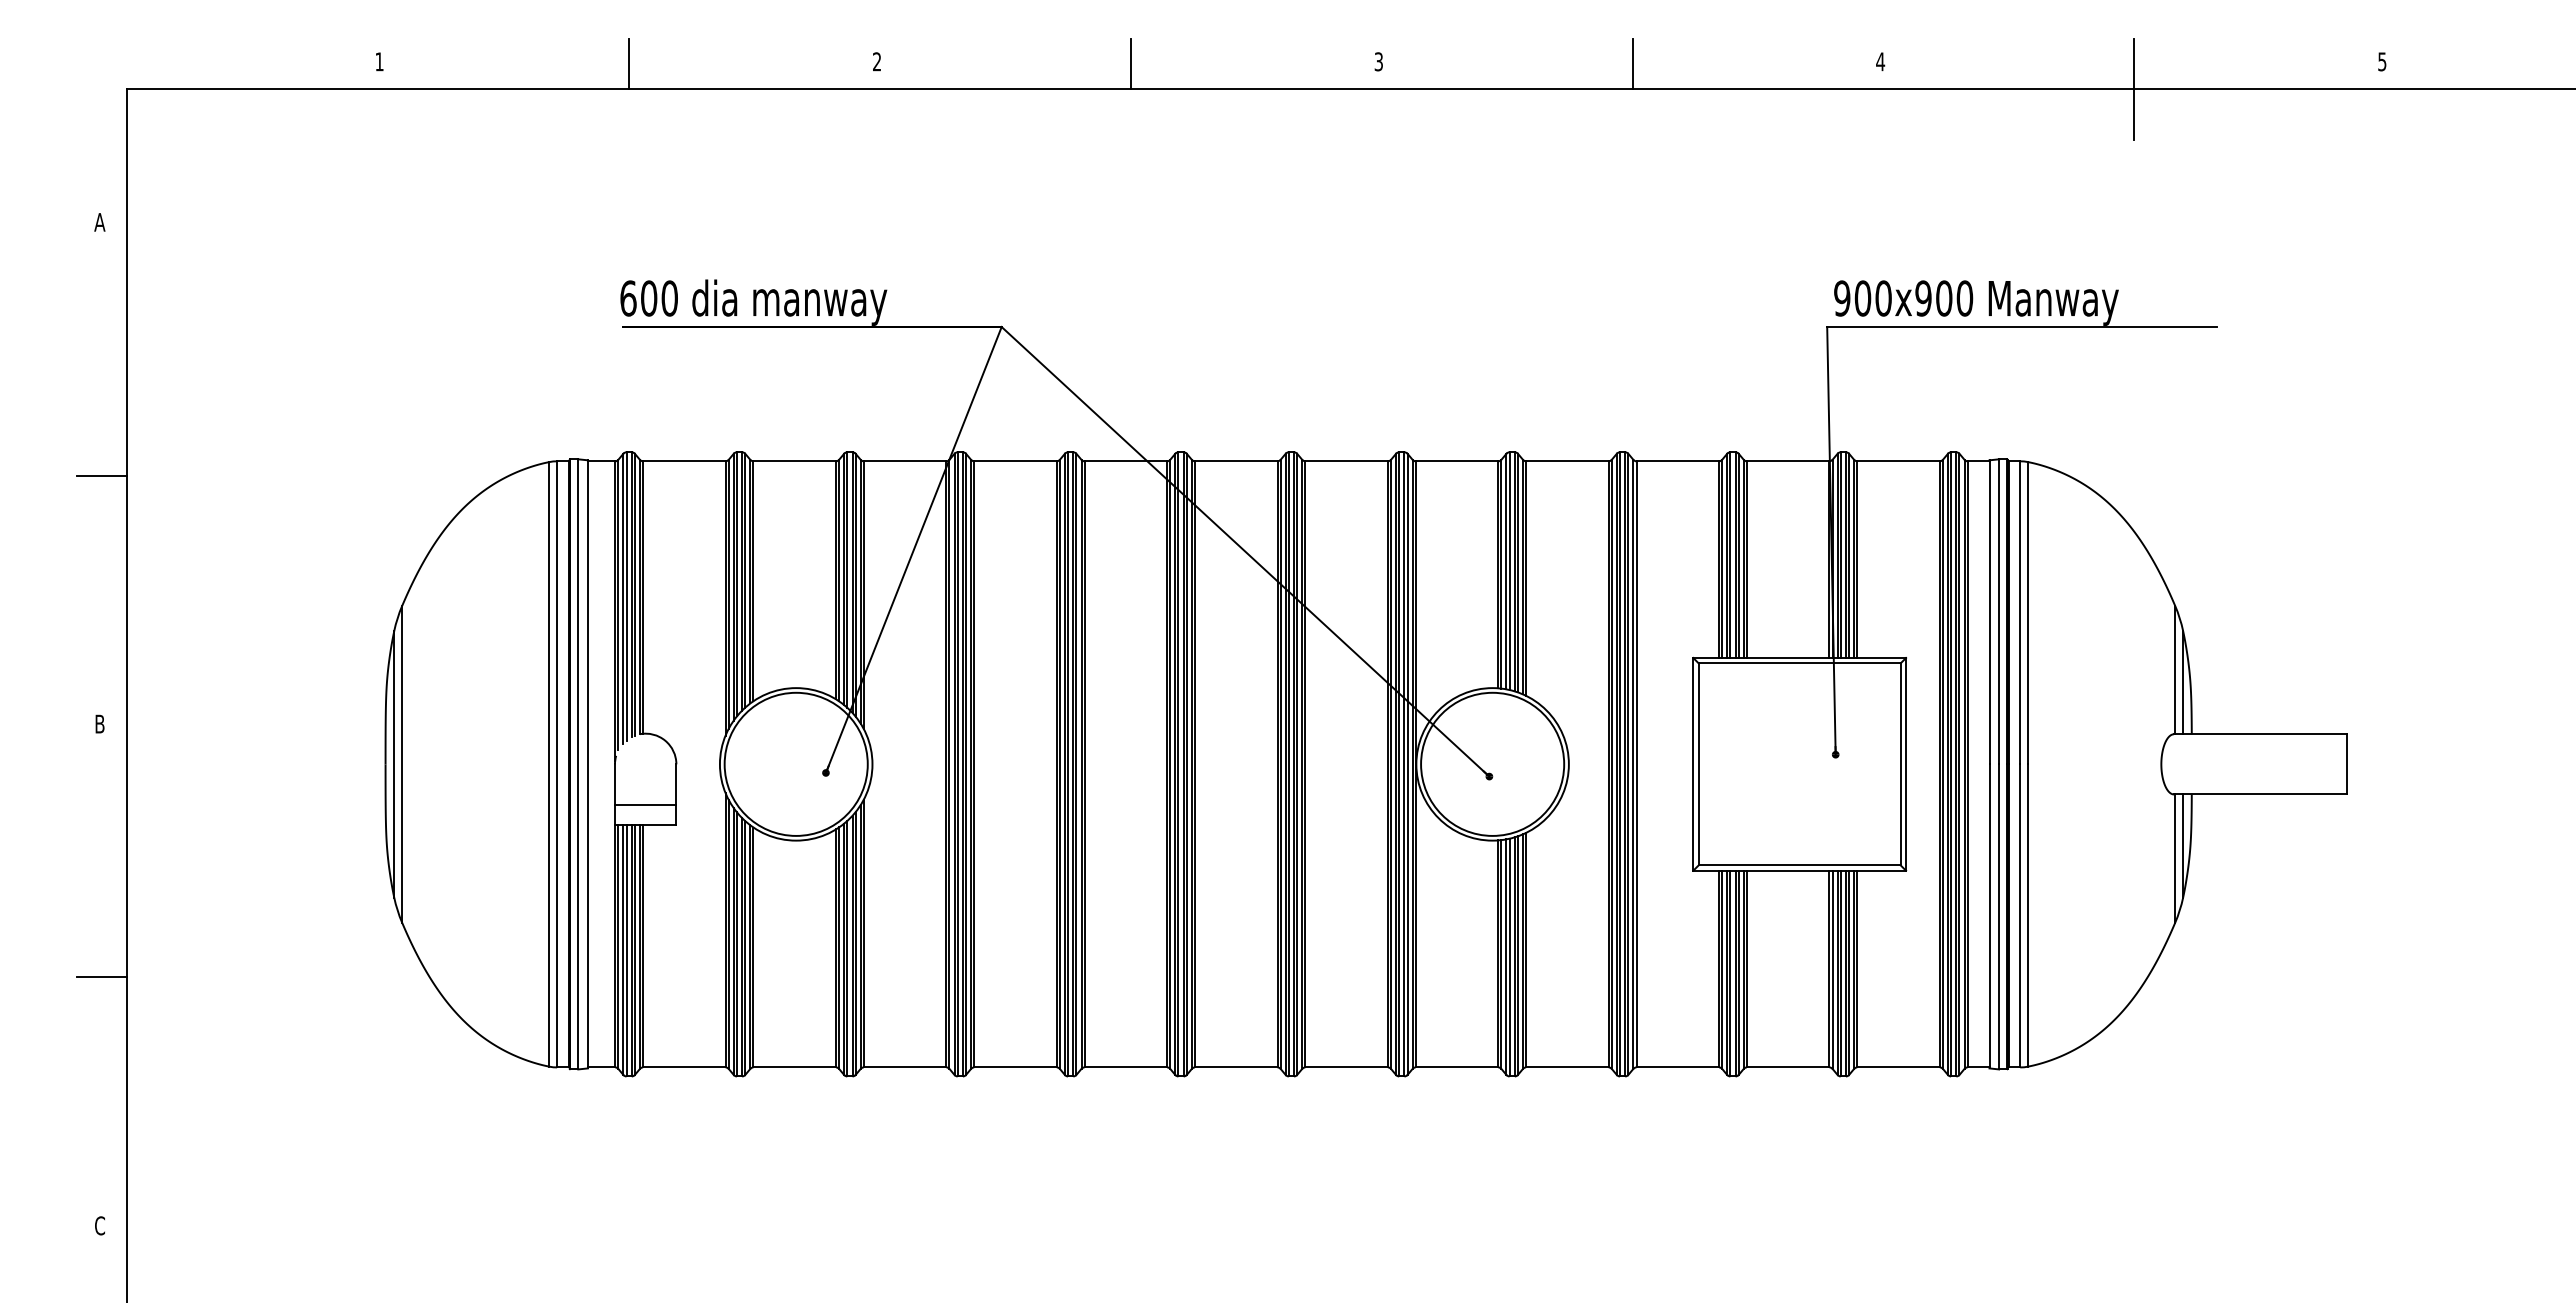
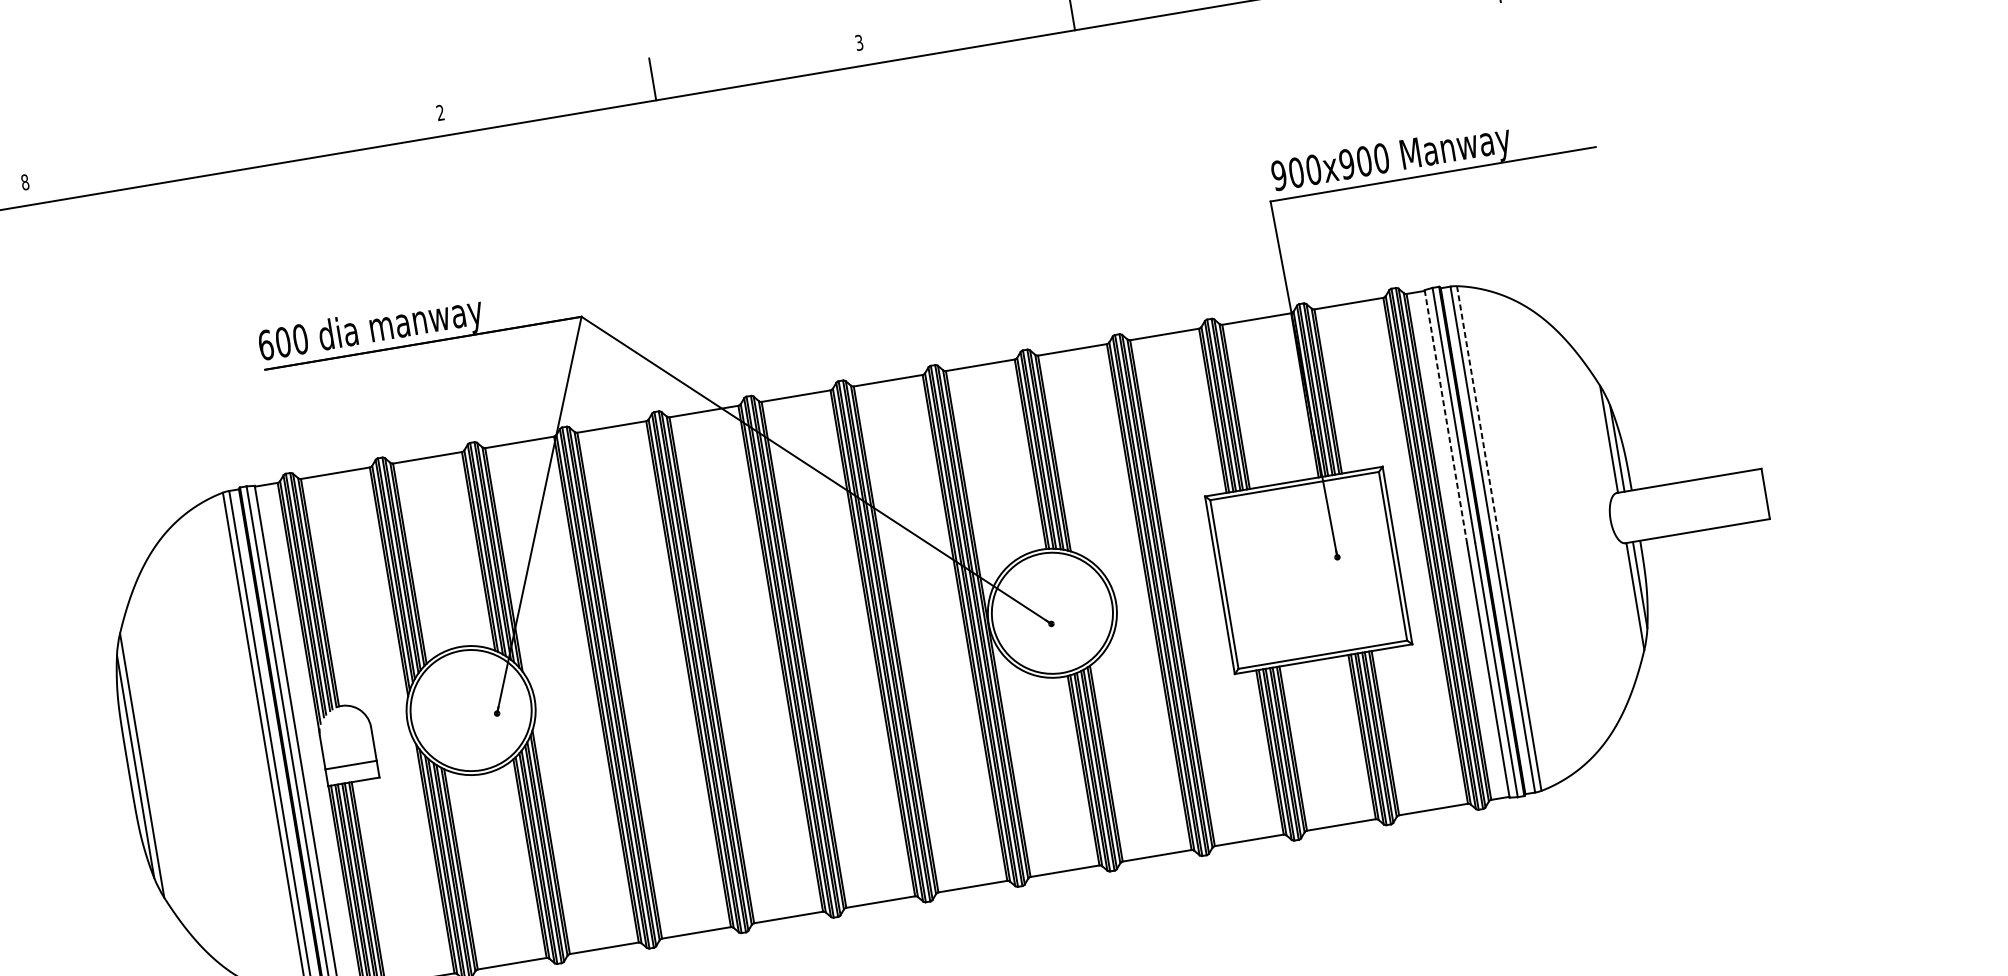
text: (379, 61) -> (25, 182), 1 -> 8
line: (629, 64) -> (234, 149), removed
line: (1989, 612) -> (1445, 417), solid -> dashed
line: (2027, 613) -> (1477, 412), solid -> dashed

